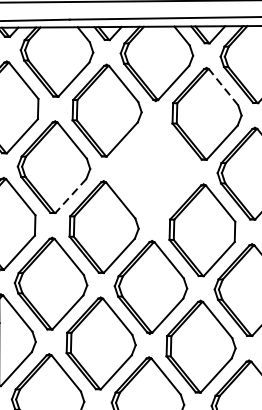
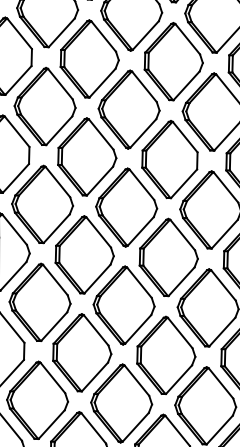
line: (223, 87) -> (187, 39), dashed -> solid
part: (153, 170) -> (128, 109), added
line: (69, 196) -> (58, 131), dashed -> solid

